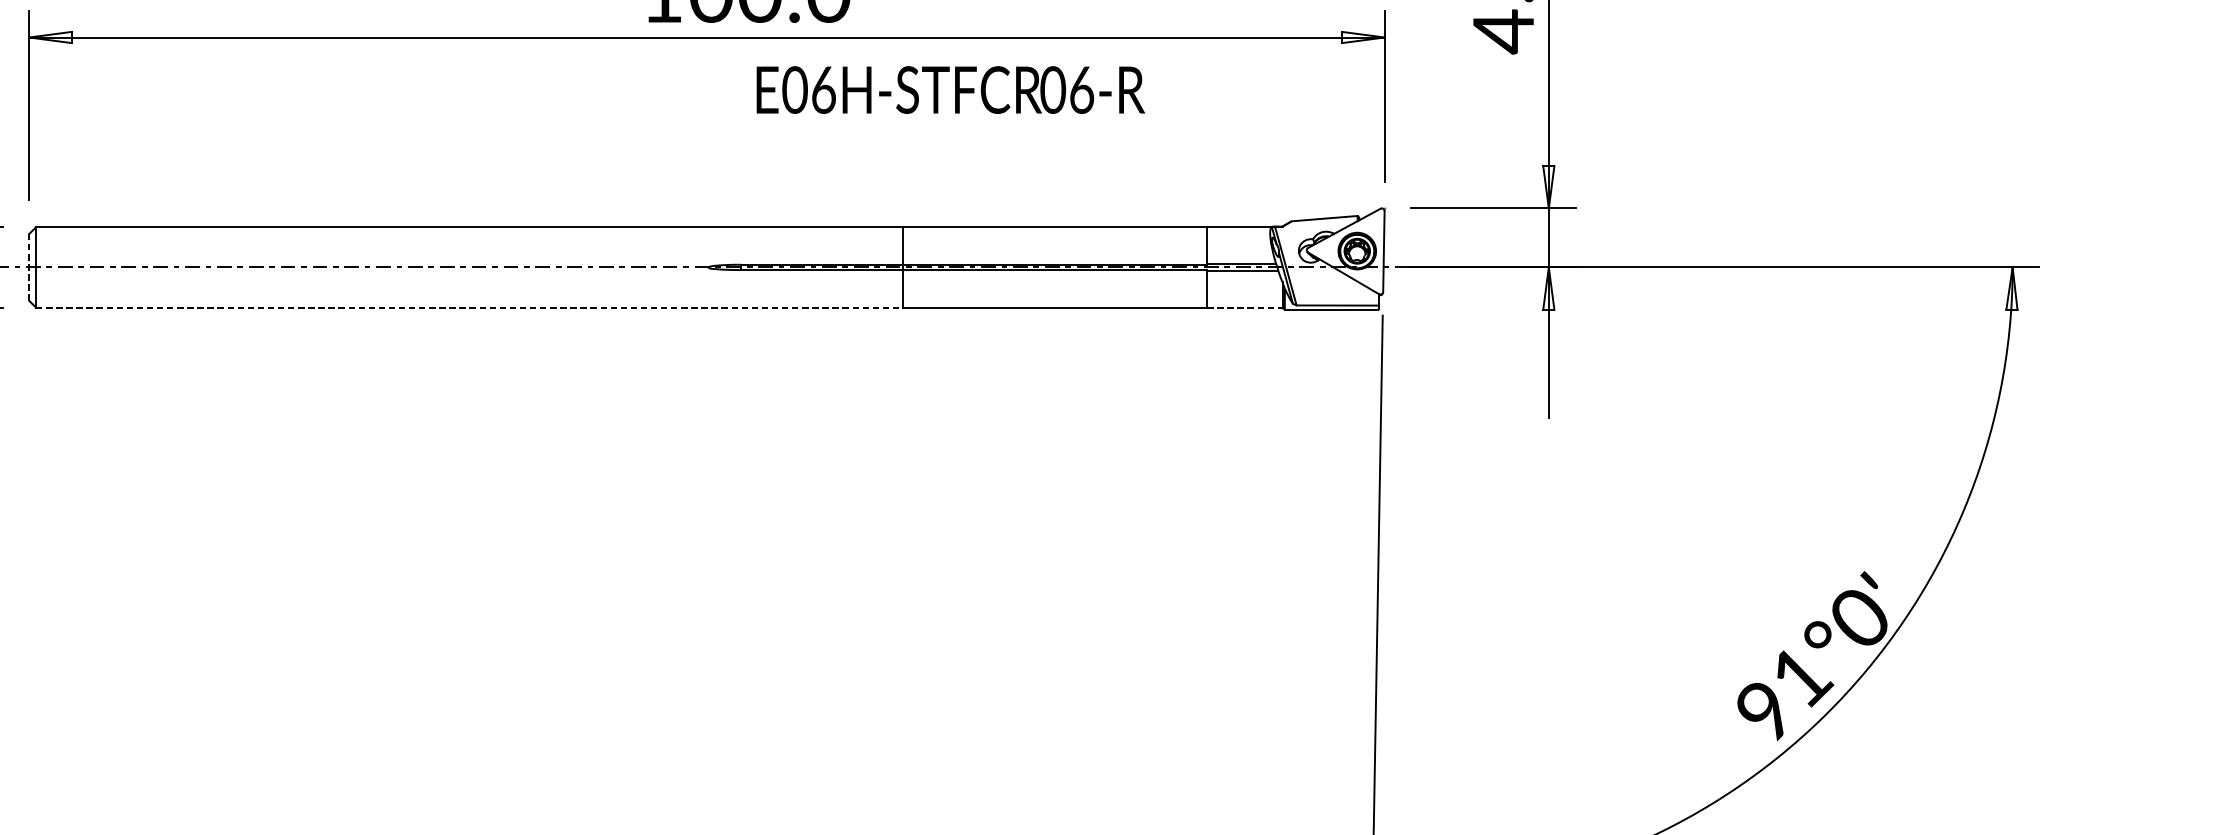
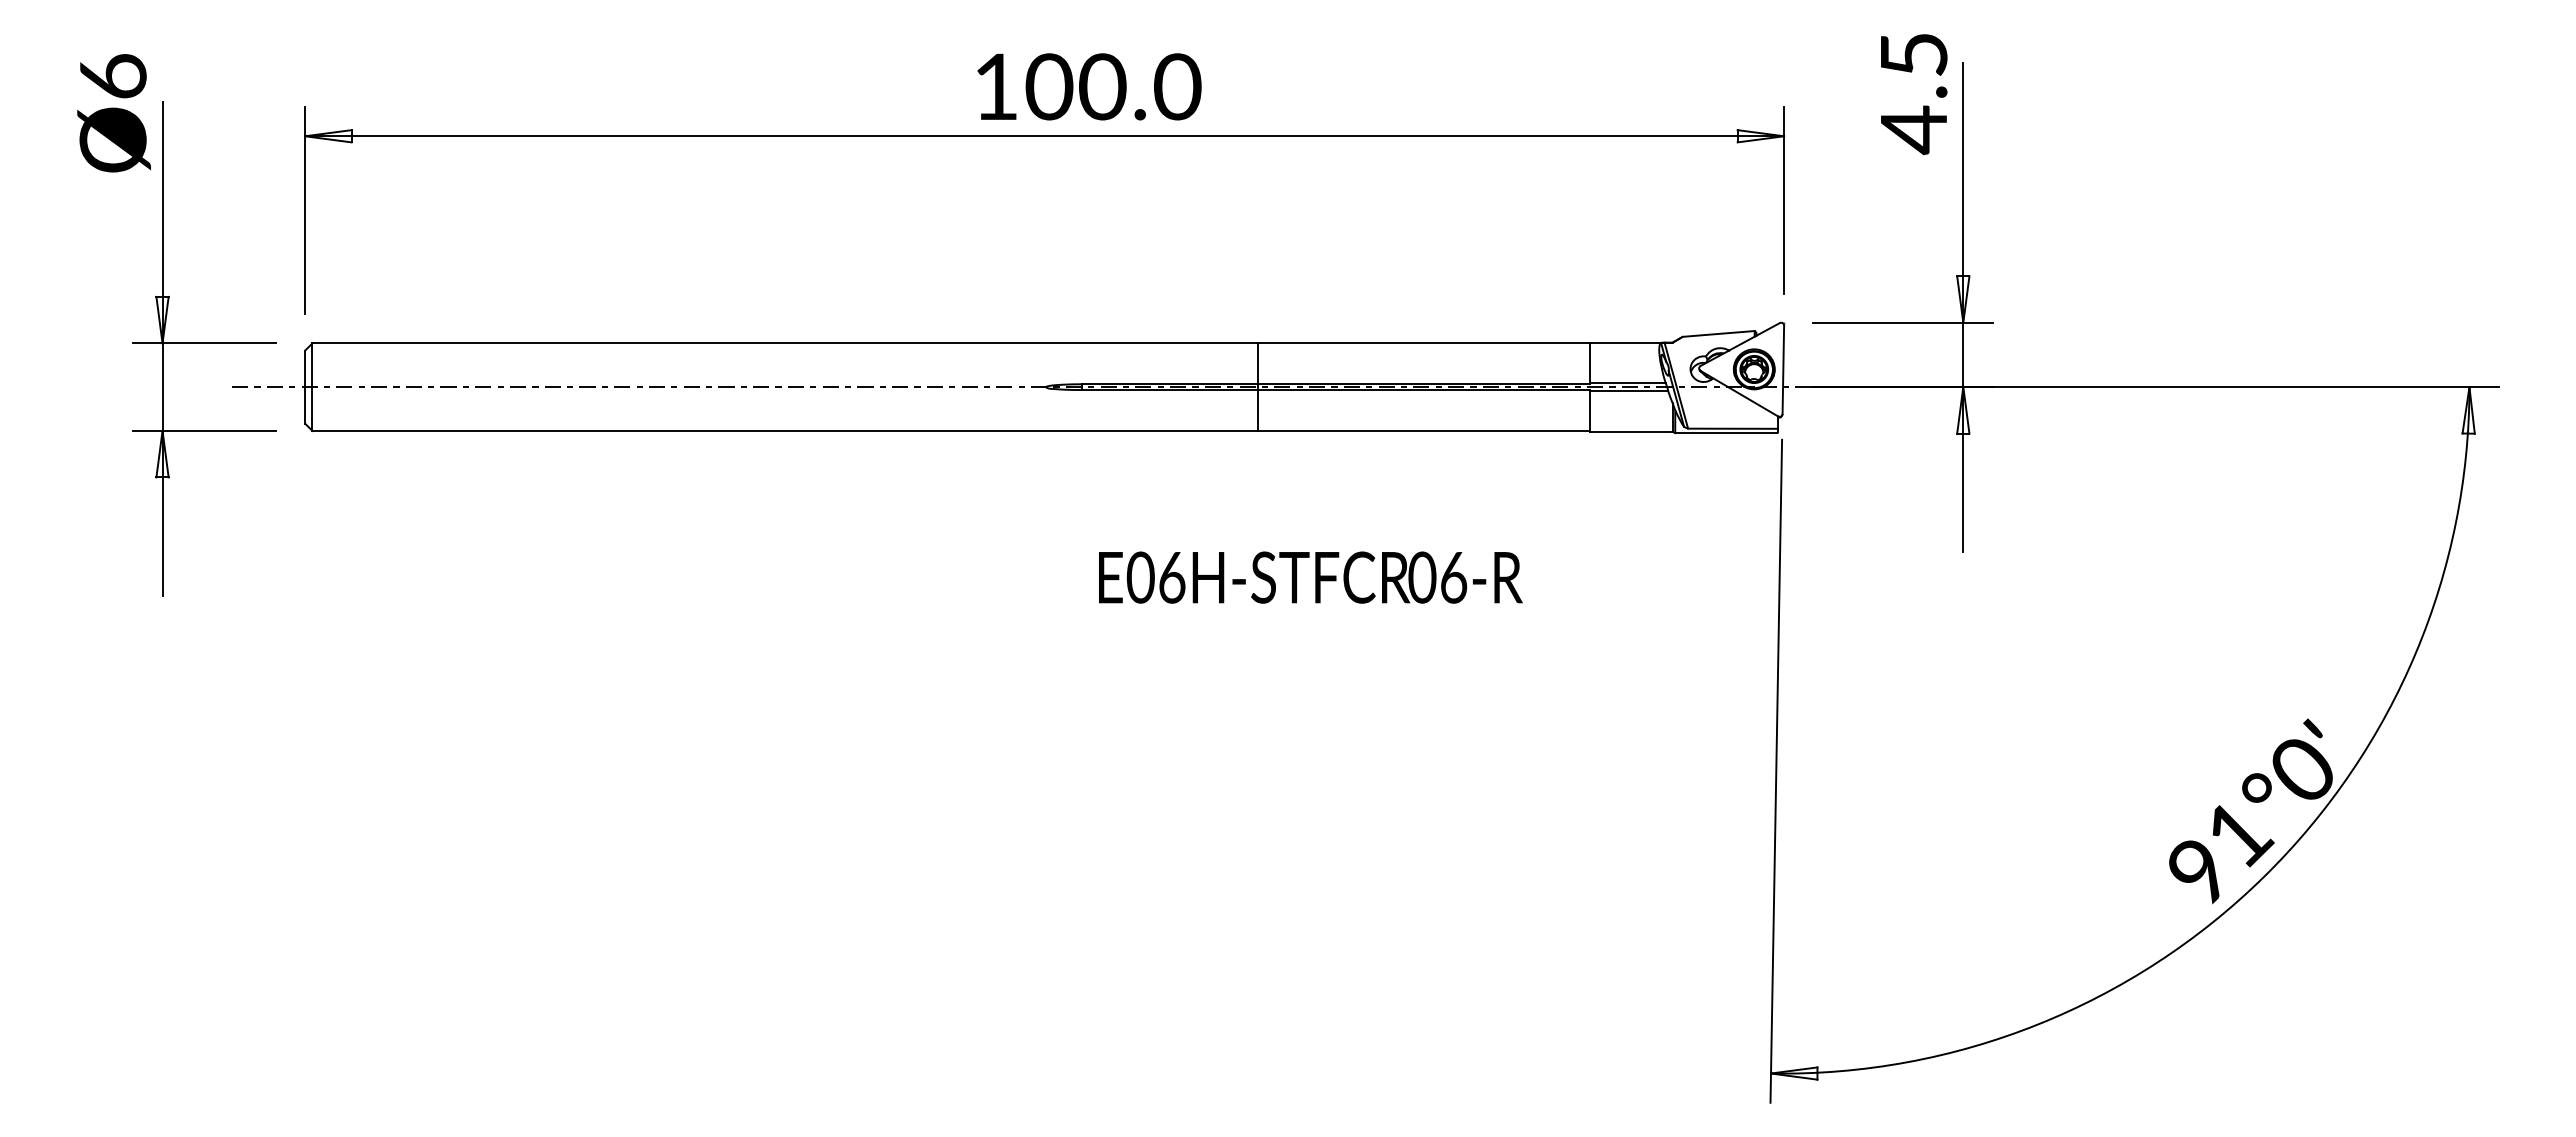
text: (950, 89) -> (1310, 577), moved
line: (29, 266) -> (305, 386), dashed -> solid
line: (469, 307) -> (785, 430), dashed -> solid
line: (1245, 308) -> (1632, 431), dashed -> solid

